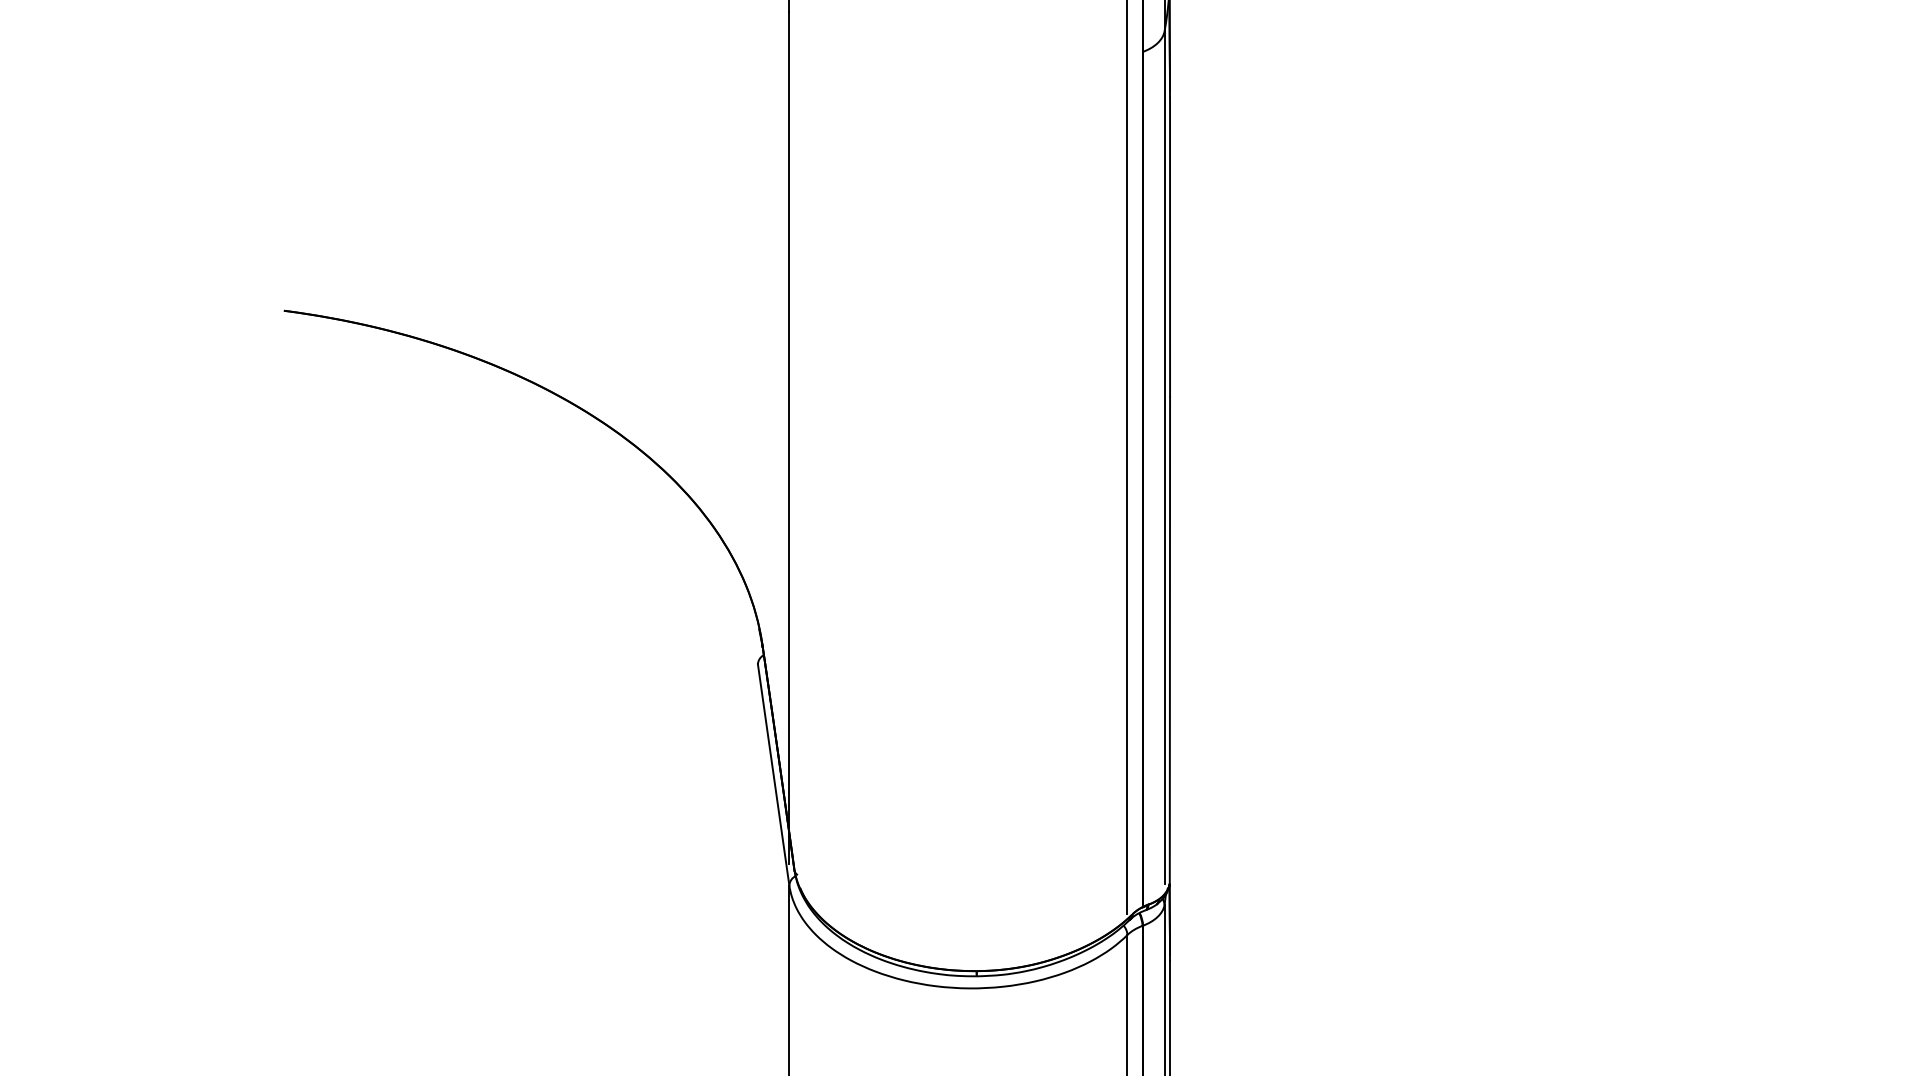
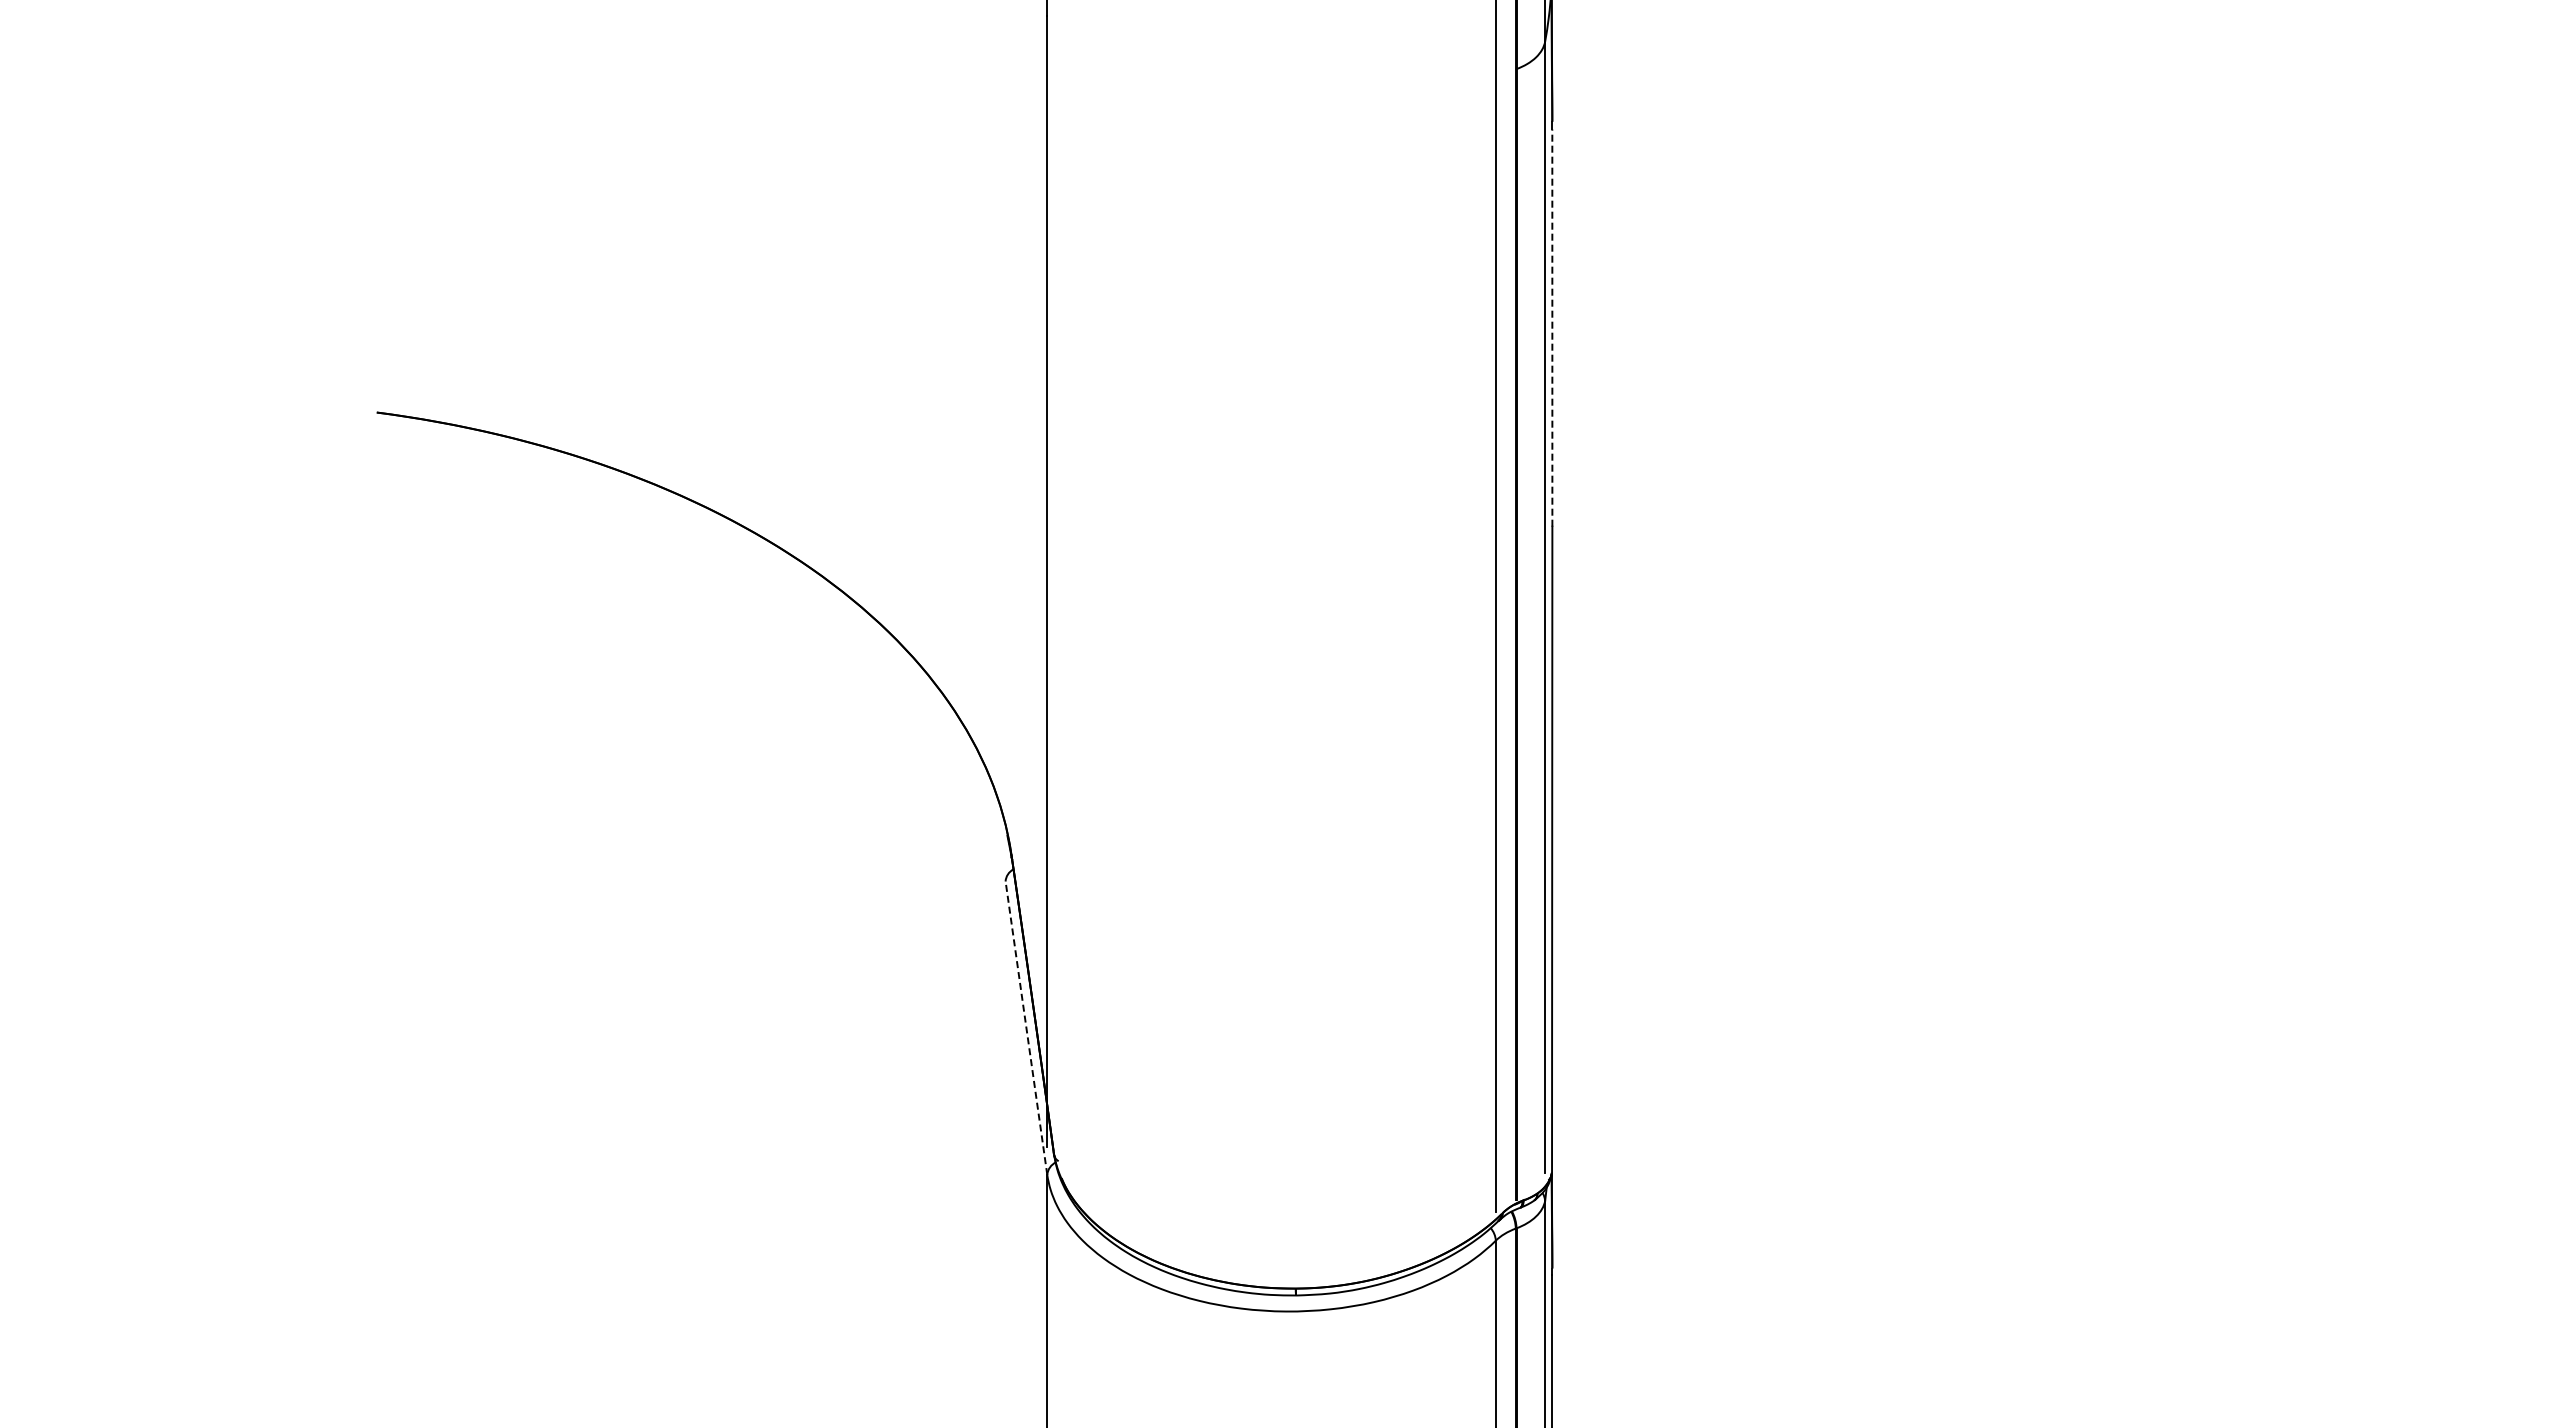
line: (1170, 247) -> (1552, 328), solid -> dashed
line: (773, 774) -> (1026, 1027), solid -> dashed

